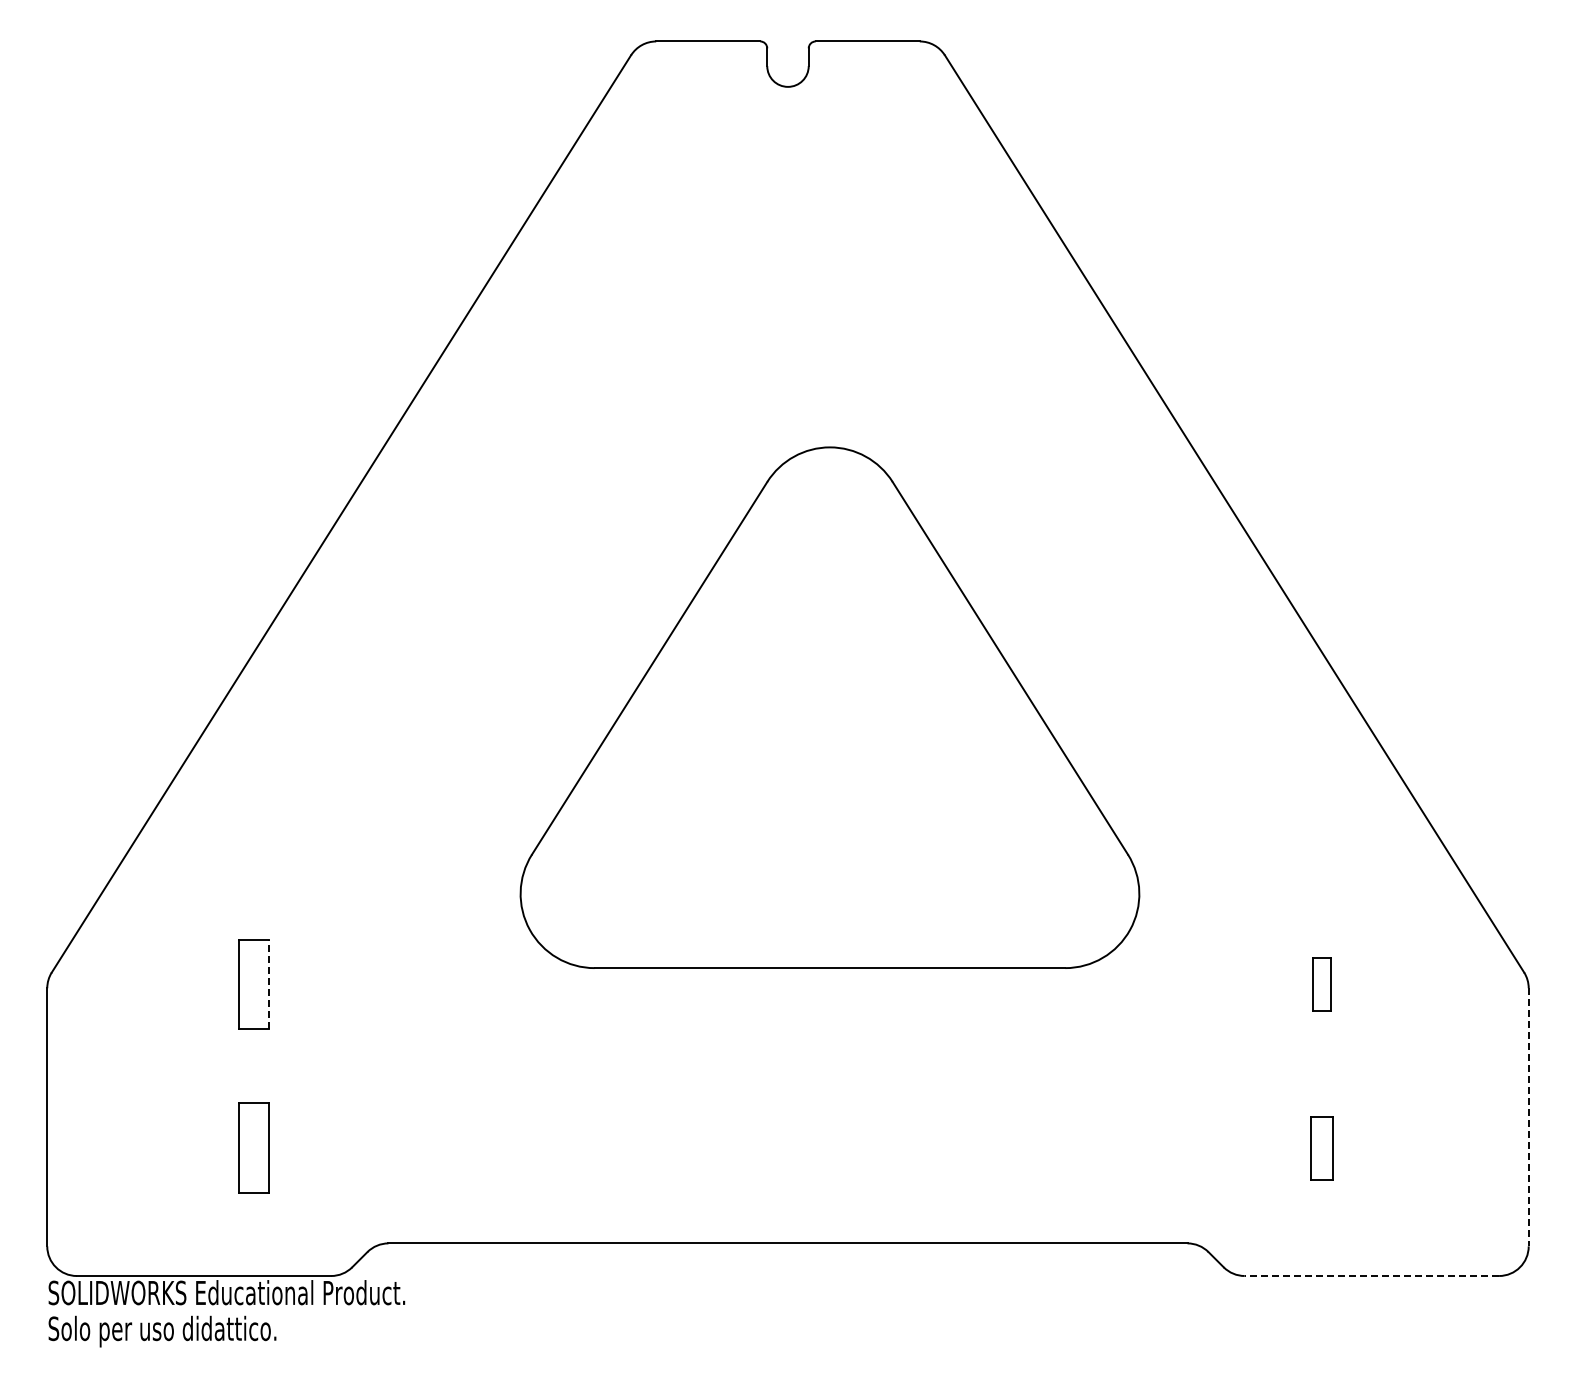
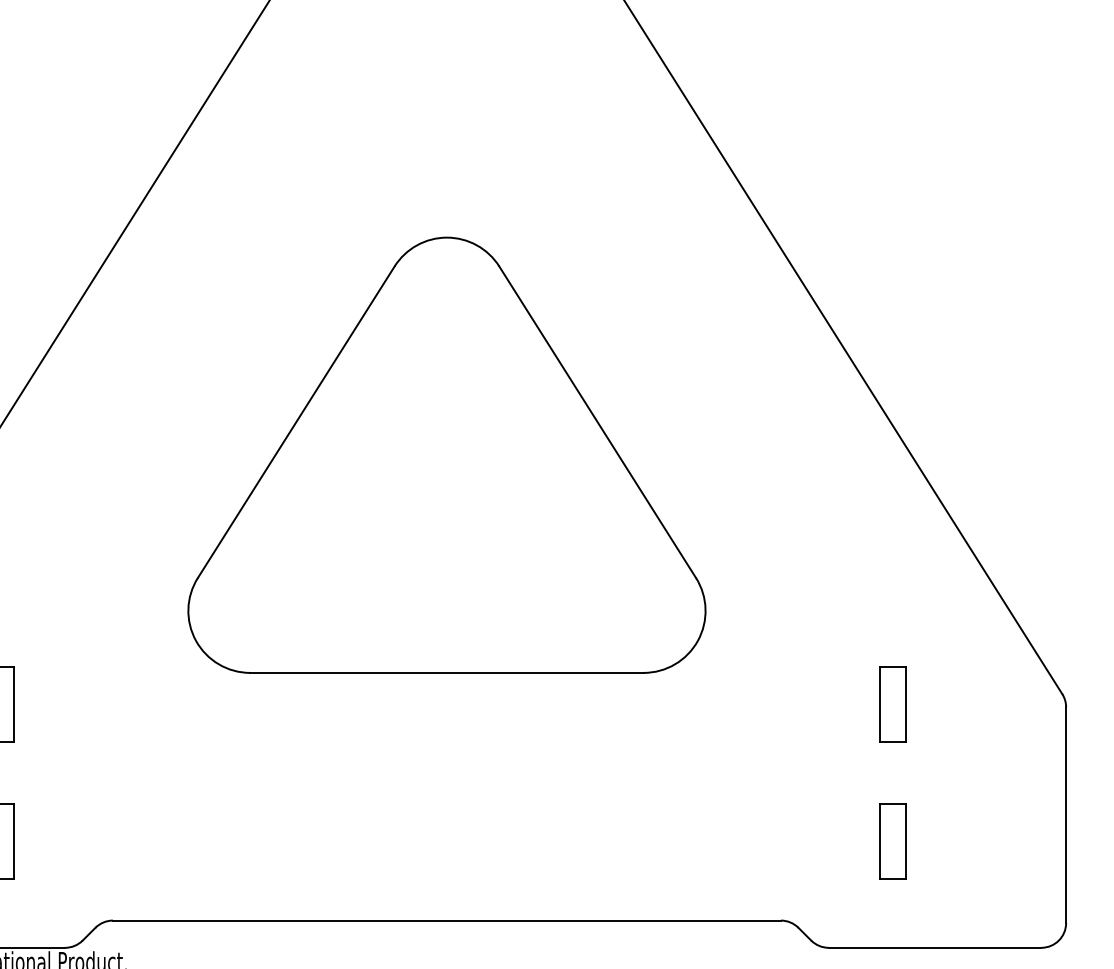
part: (829, 707) -> (446, 455), moved
line: (269, 984) -> (13, 704), dashed -> solid
part: (1321, 984) -> (892, 704), size x1.67
line: (1528, 1117) -> (1065, 815), dashed -> solid
part: (1321, 1147) -> (892, 840), size x1.43
line: (1371, 1276) -> (934, 948), dashed -> solid

